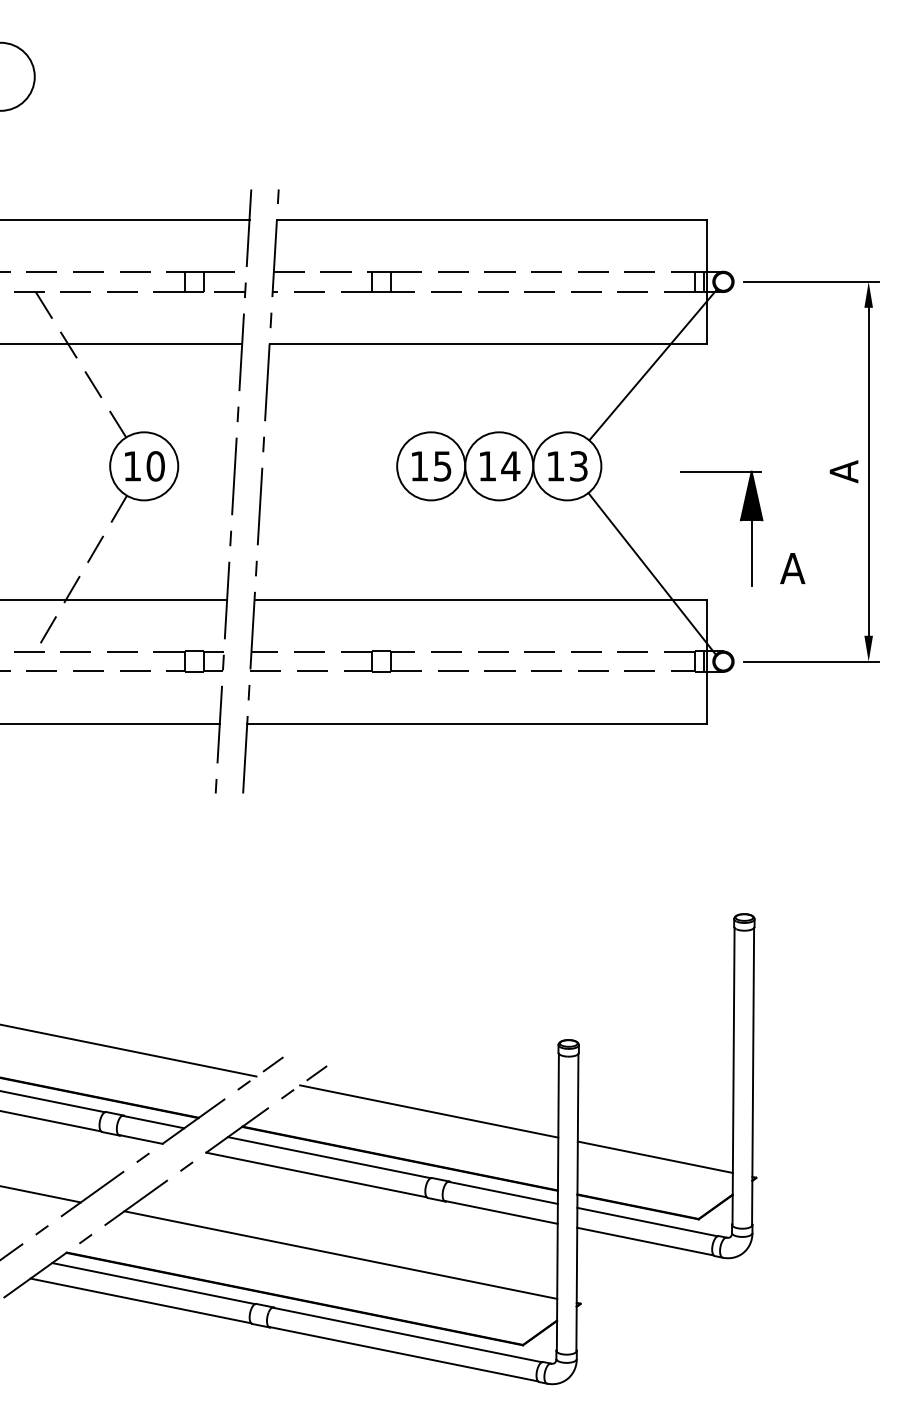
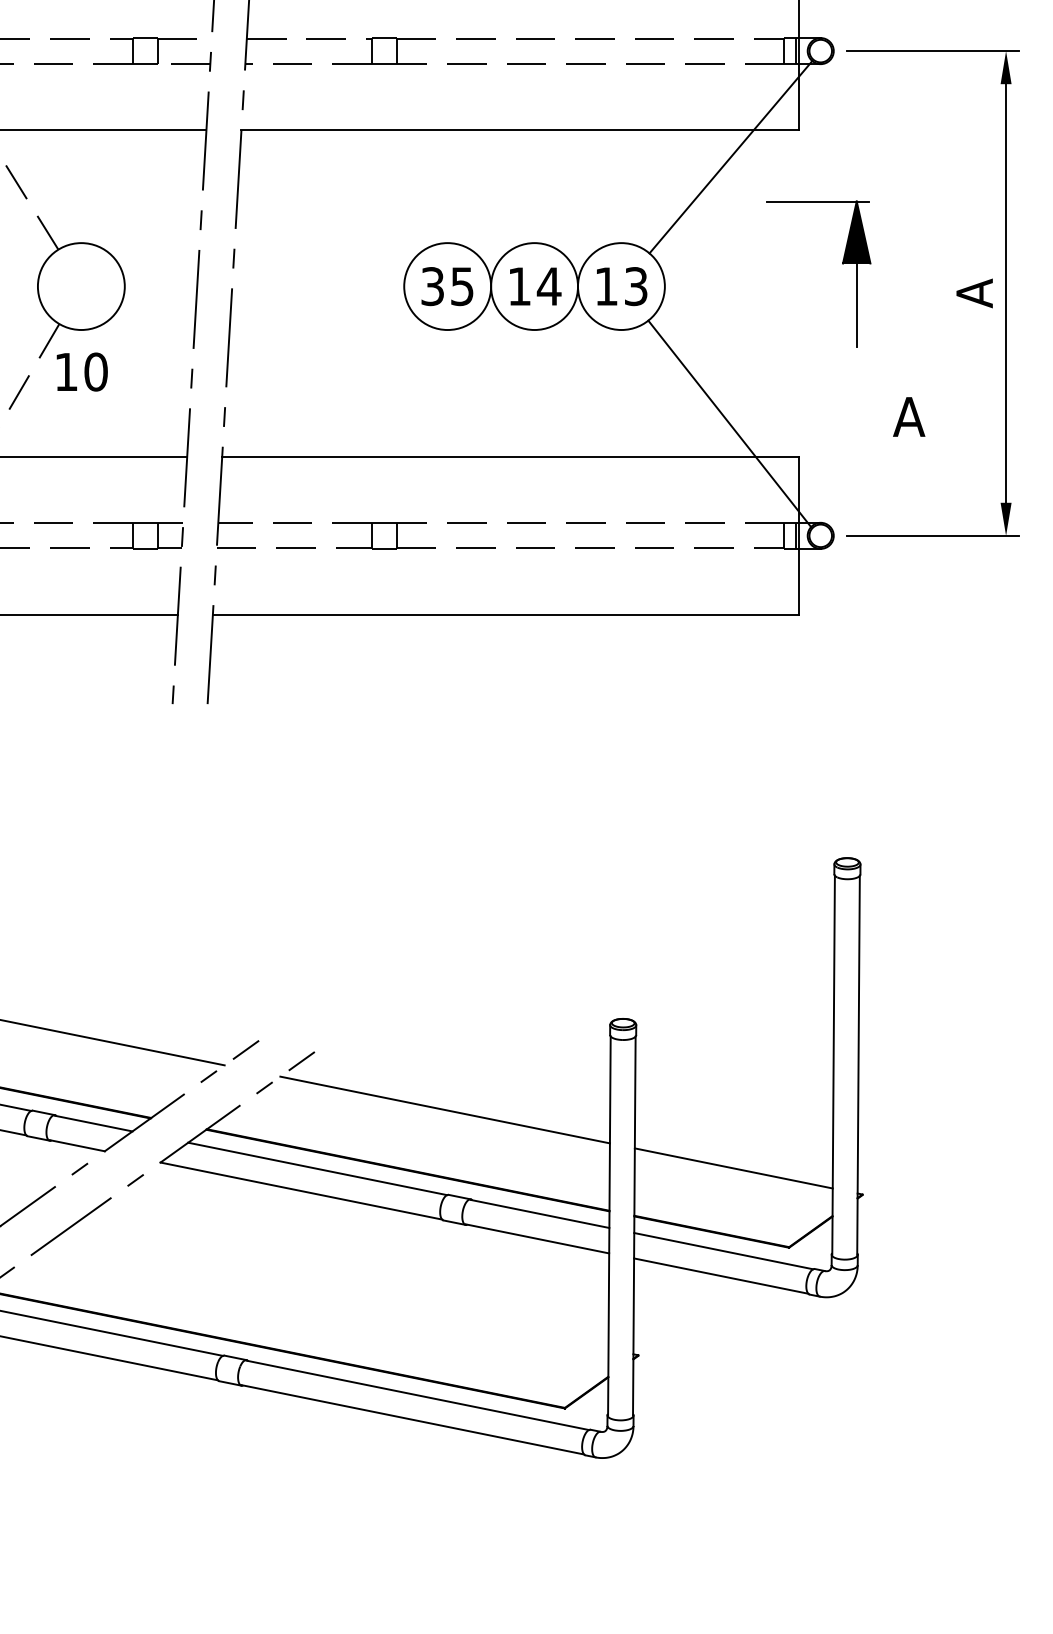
text: (144, 466) -> (81, 372), moved
text: (419, 466) -> (432, 286), 15 -> 35
part: (740, 521) -> (842, 265), moved
line: (340, 1254) -> (331, 1292), removed

